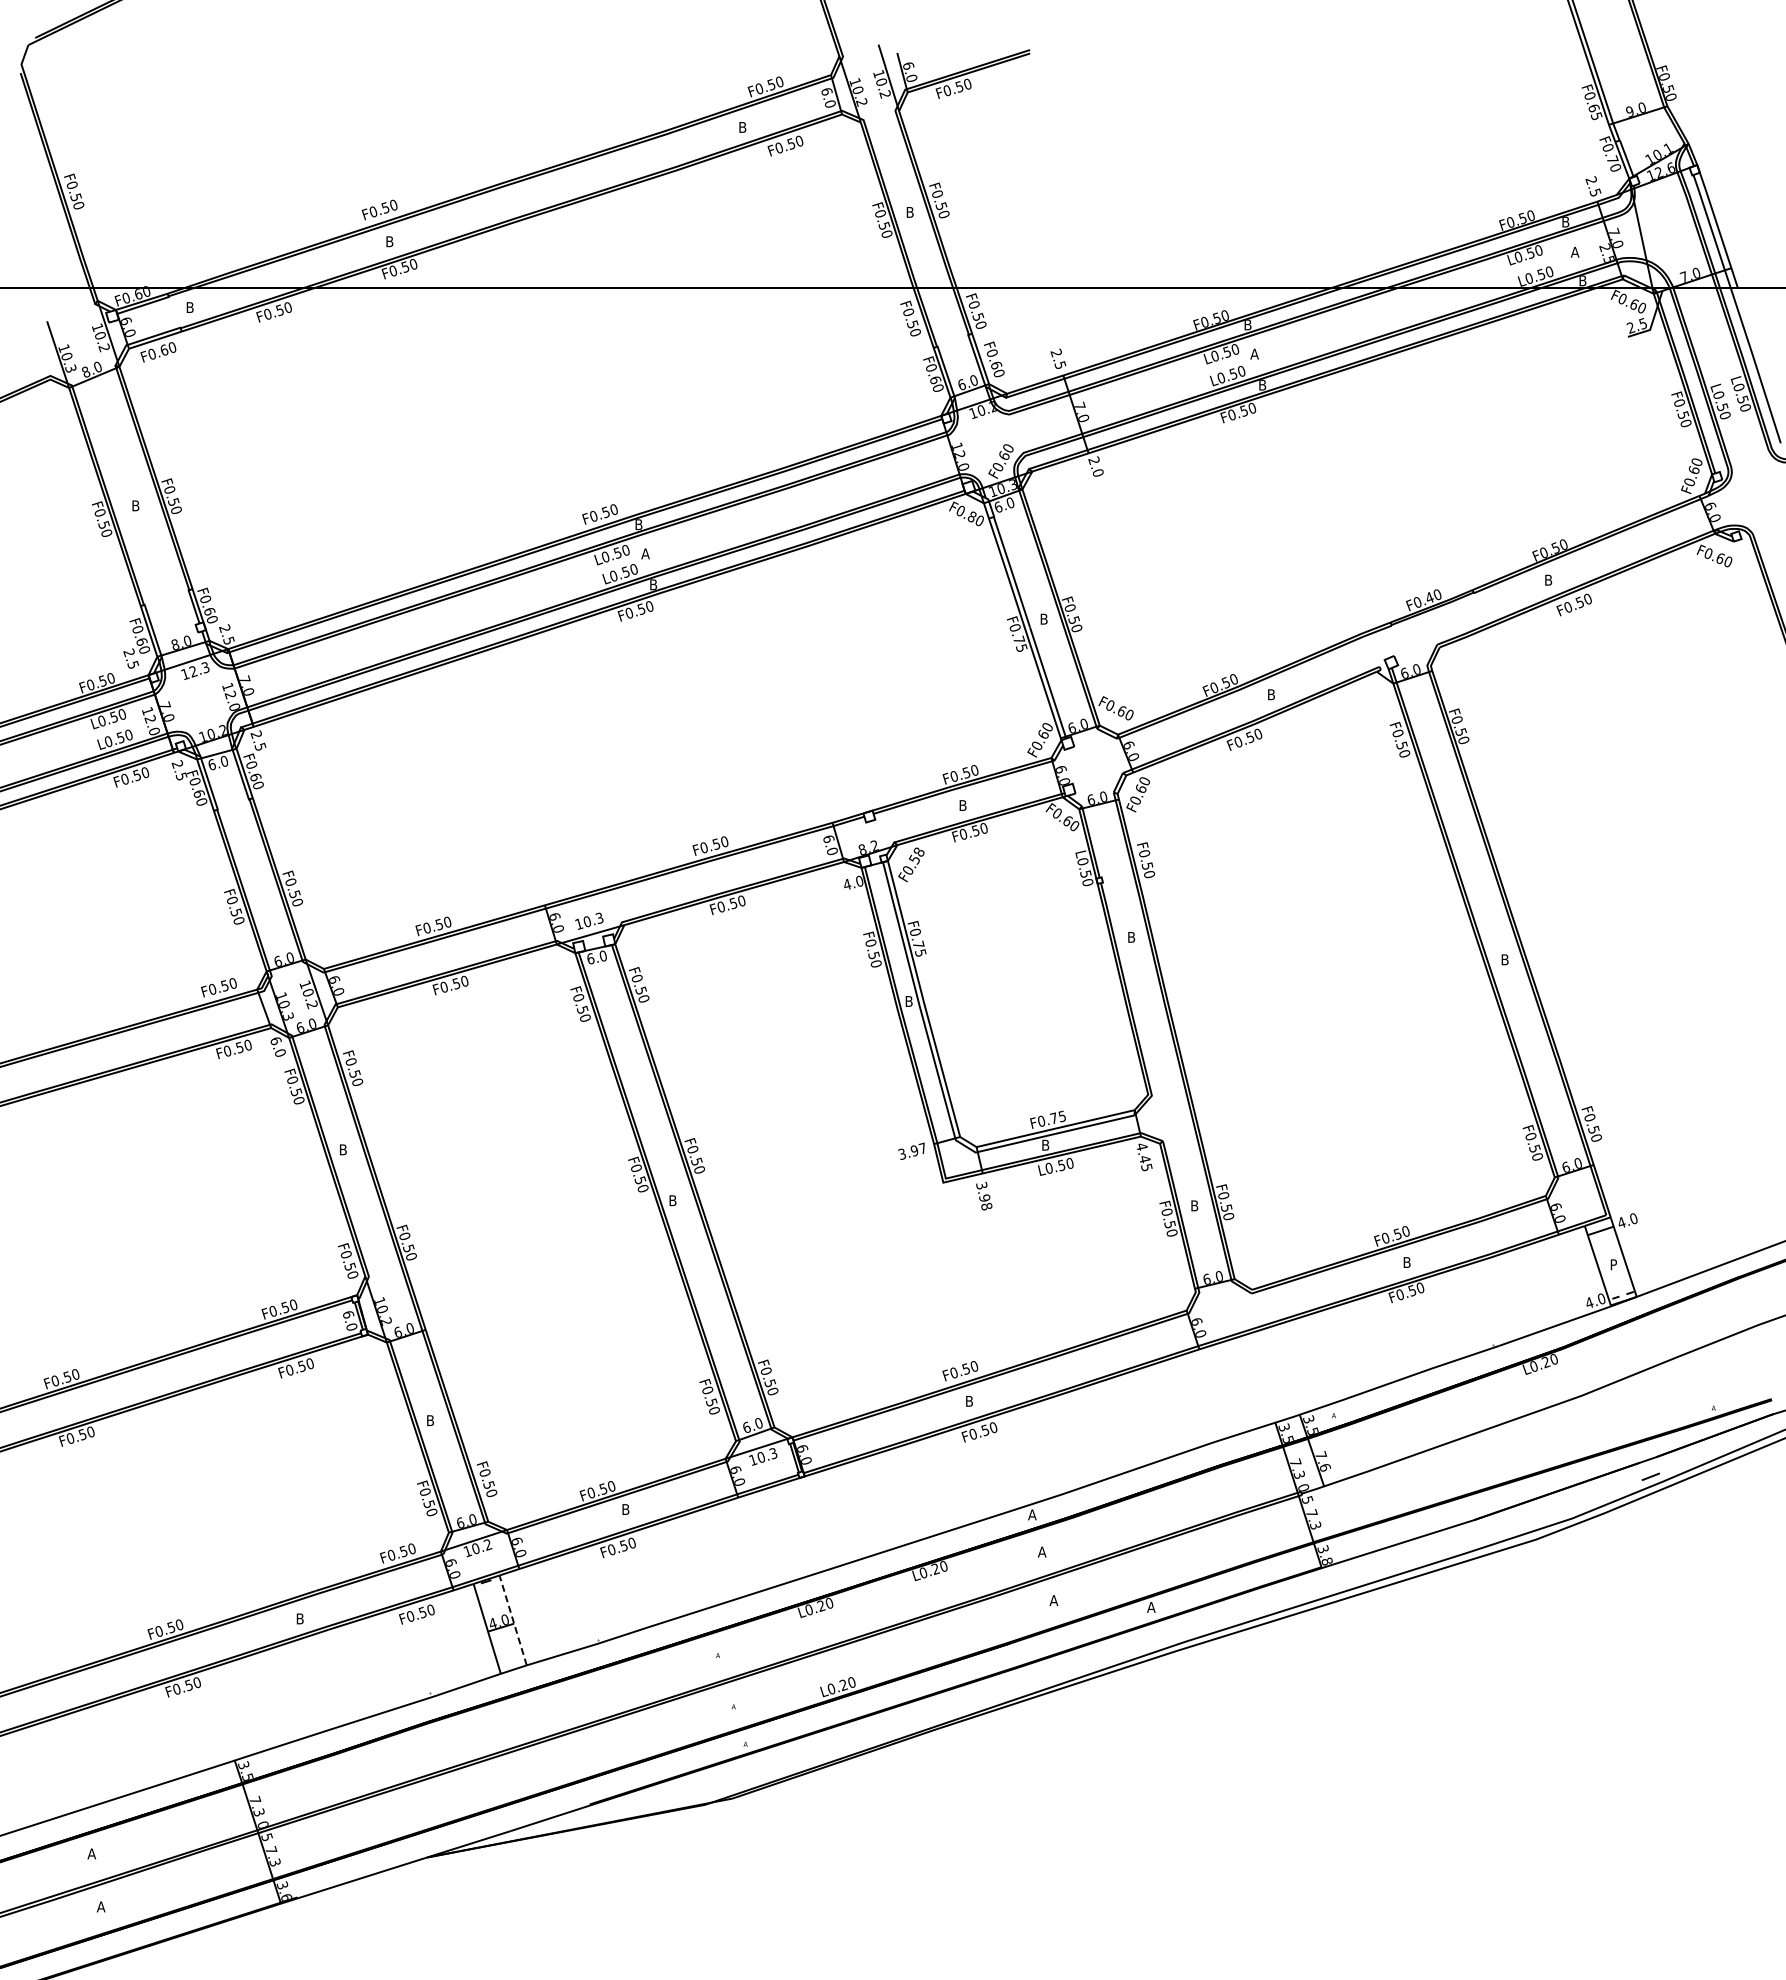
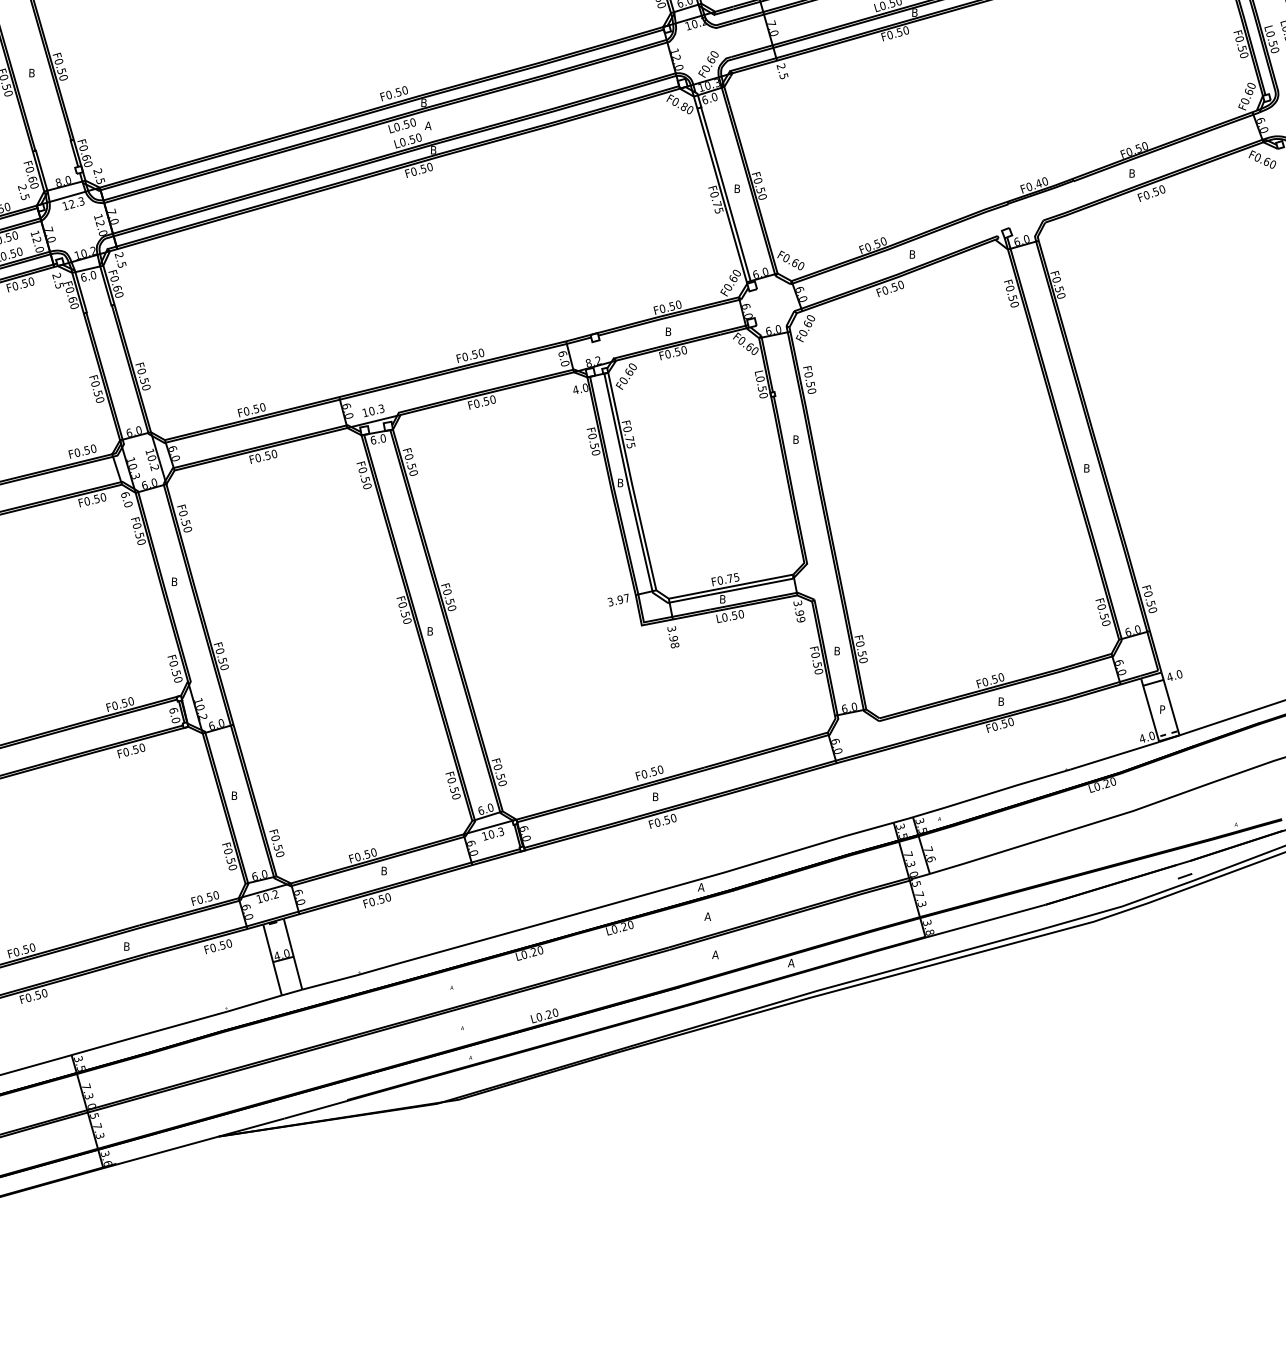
text: (1097, 472) -> (783, 75), 2.0 -> 2.5
text: (916, 855) -> (630, 369), F0.58 -> F0.60
text: (1144, 1157) -> (799, 611), 4.45 -> 3.99
line: (513, 1620) -> (293, 954), dashed -> solid

